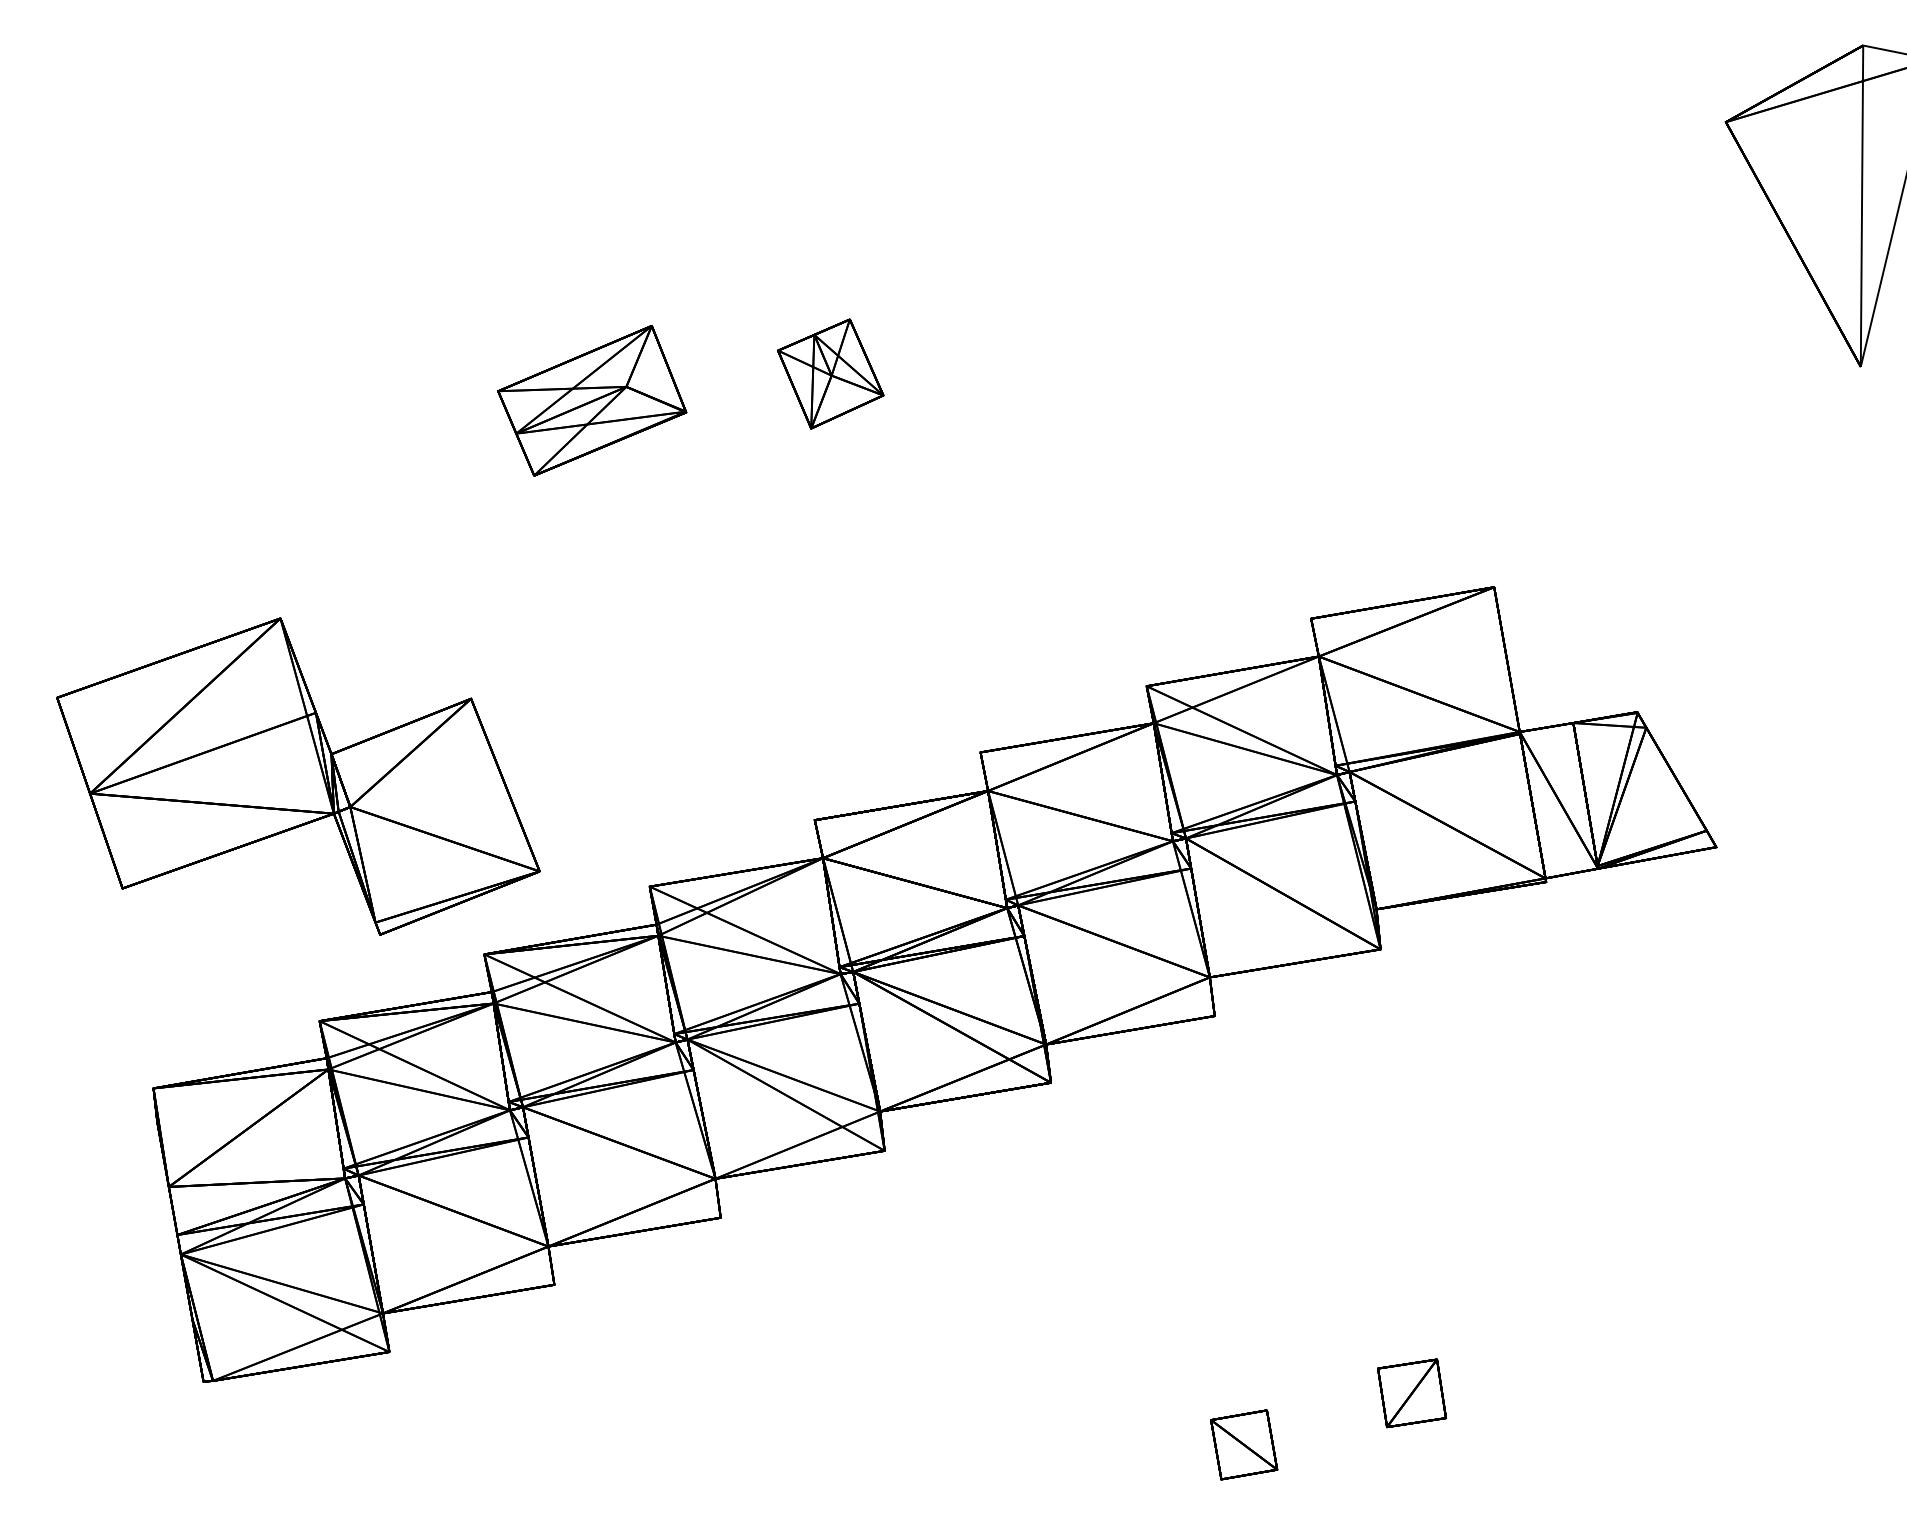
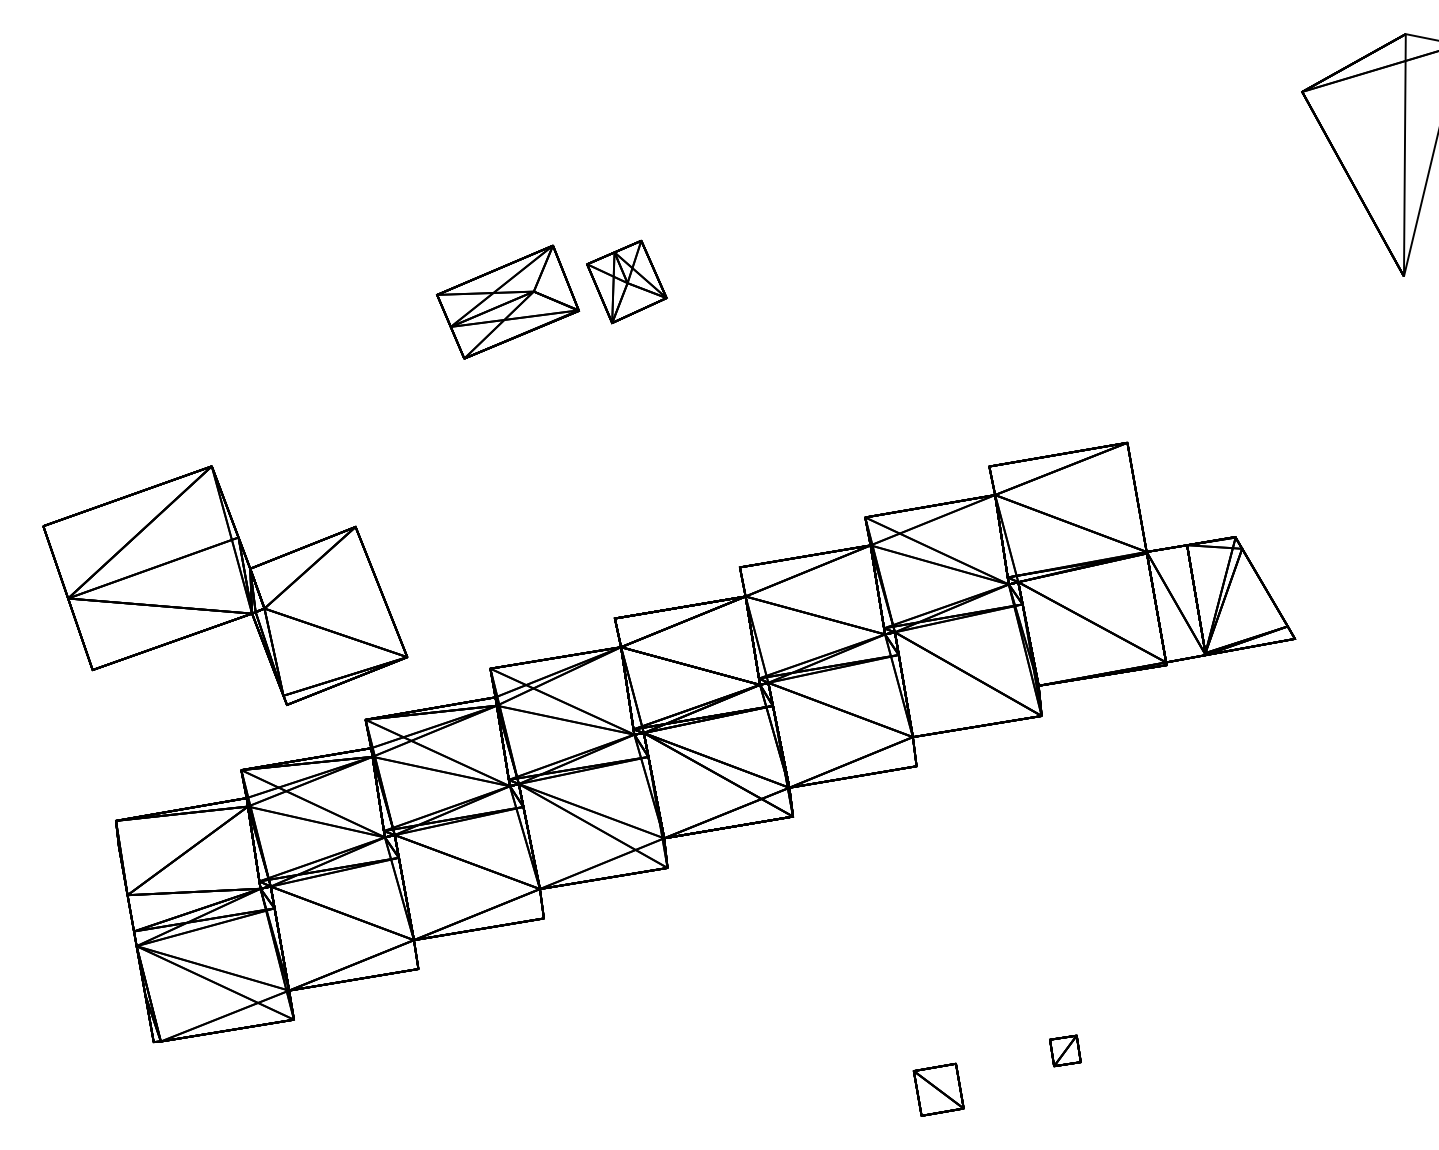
part: (592, 400) -> (508, 301), moved
part: (1411, 1393) -> (1065, 1051), size x0.6

